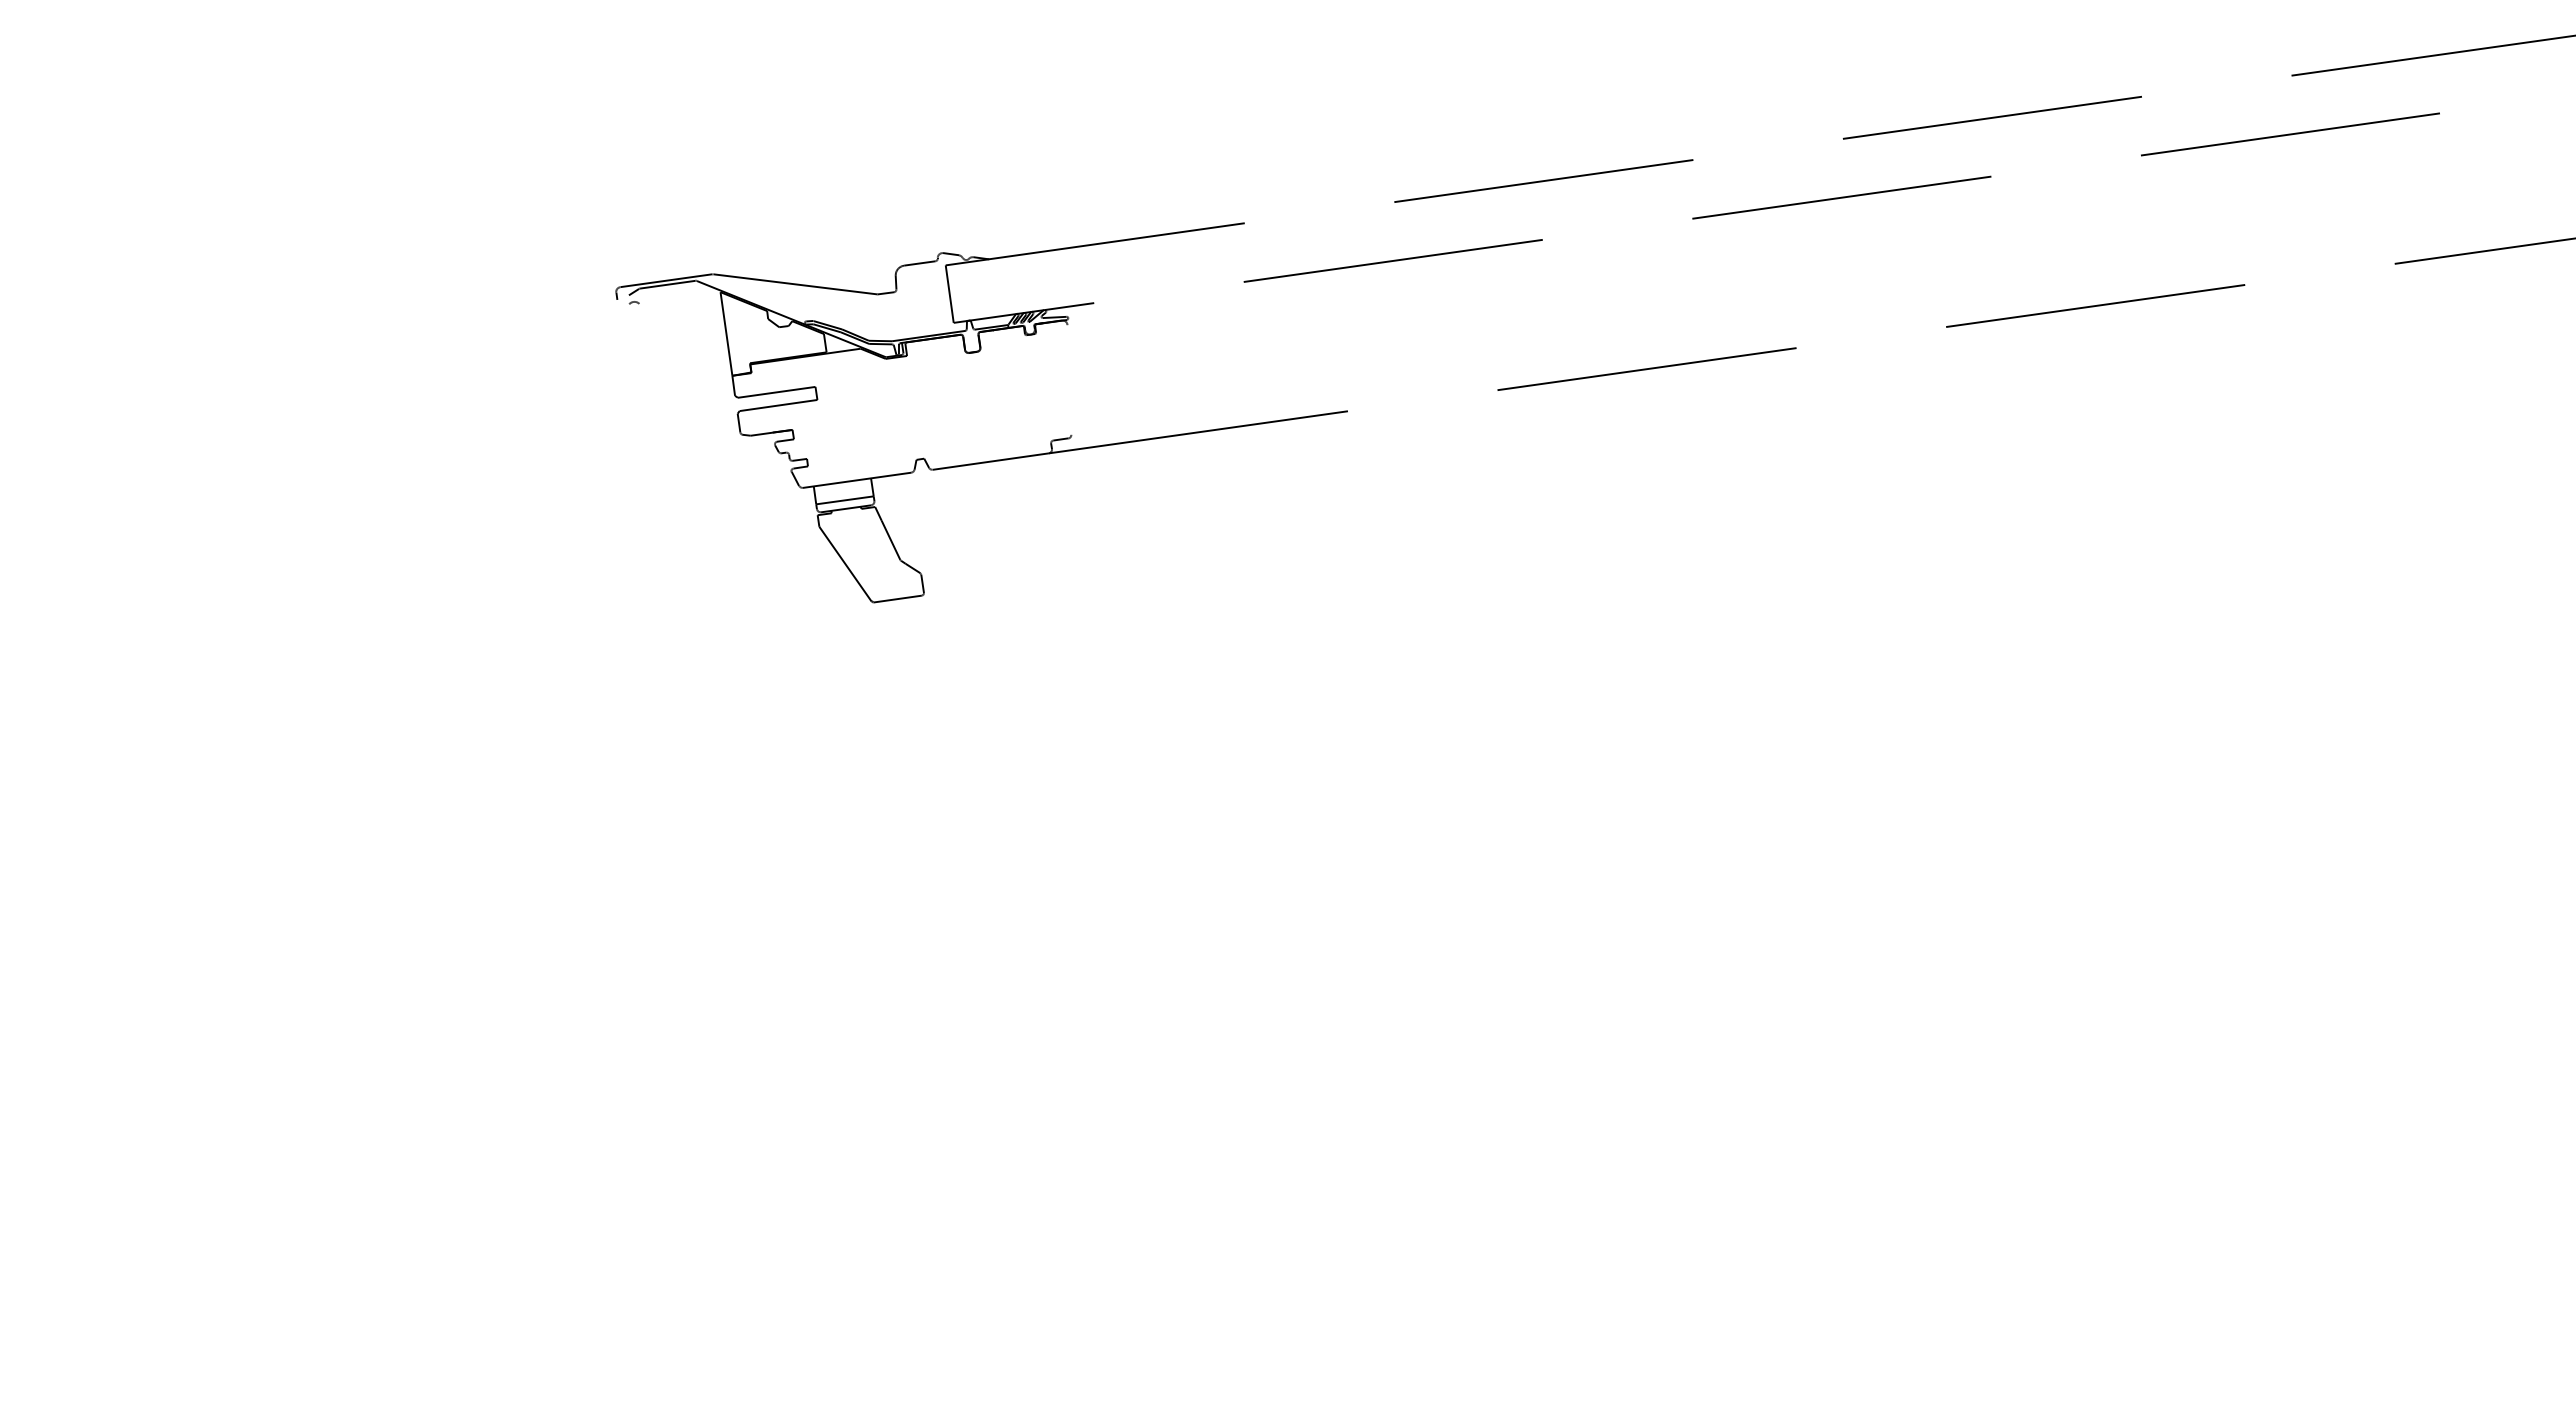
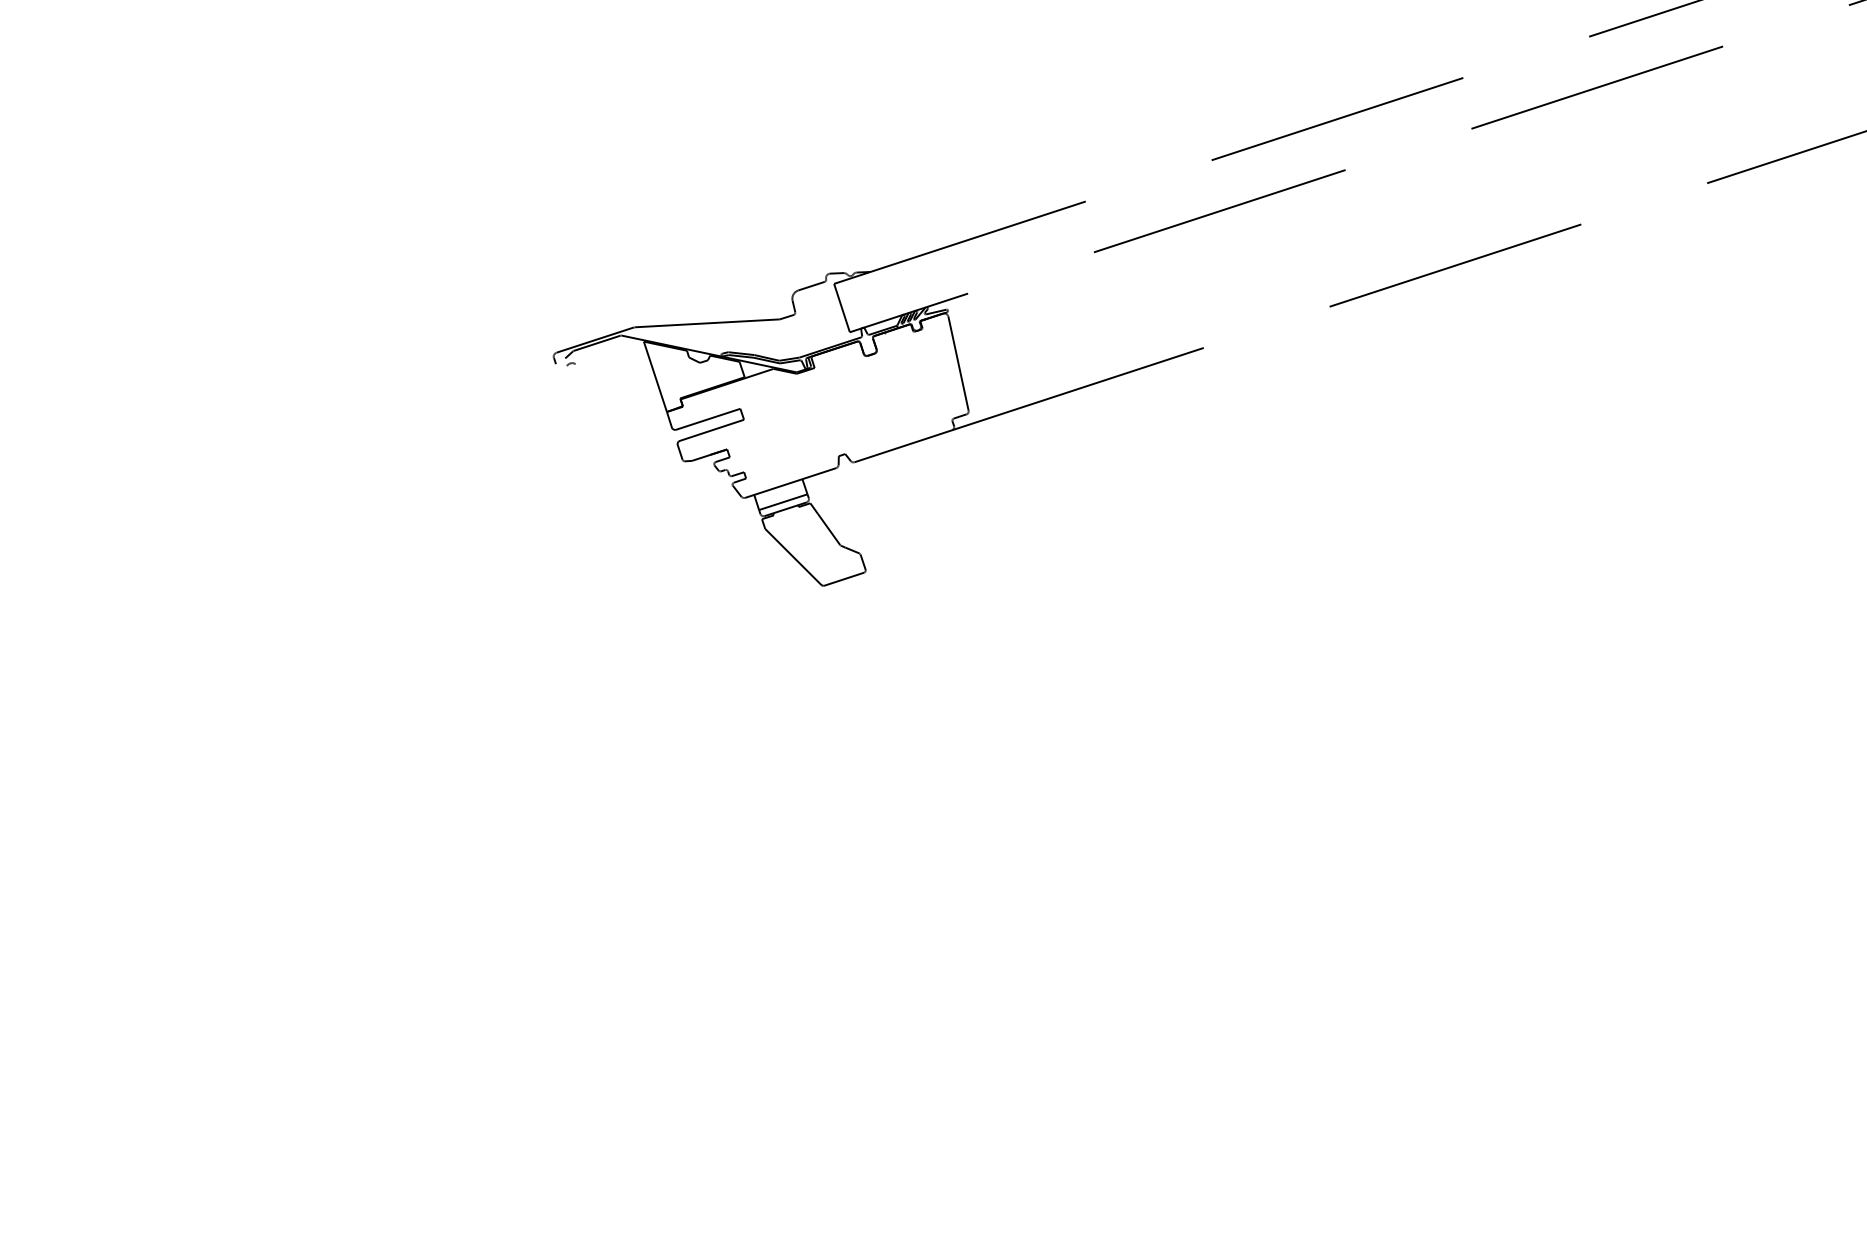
line: (1069, 379) -> (958, 363), added

